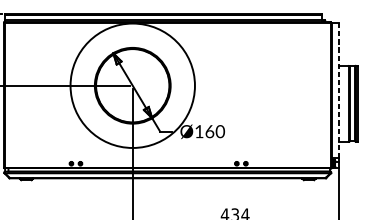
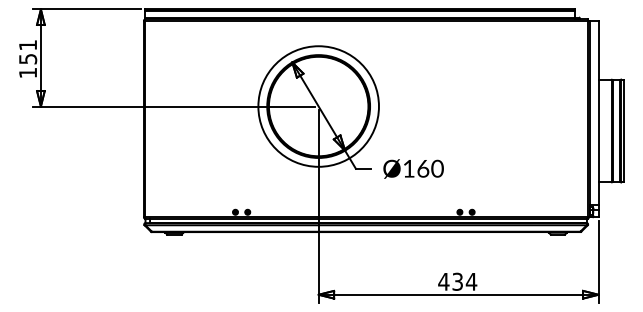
circle: (132, 85) -> (318, 106), size x0.71
line: (338, 90) -> (598, 112), dashed -> solid

